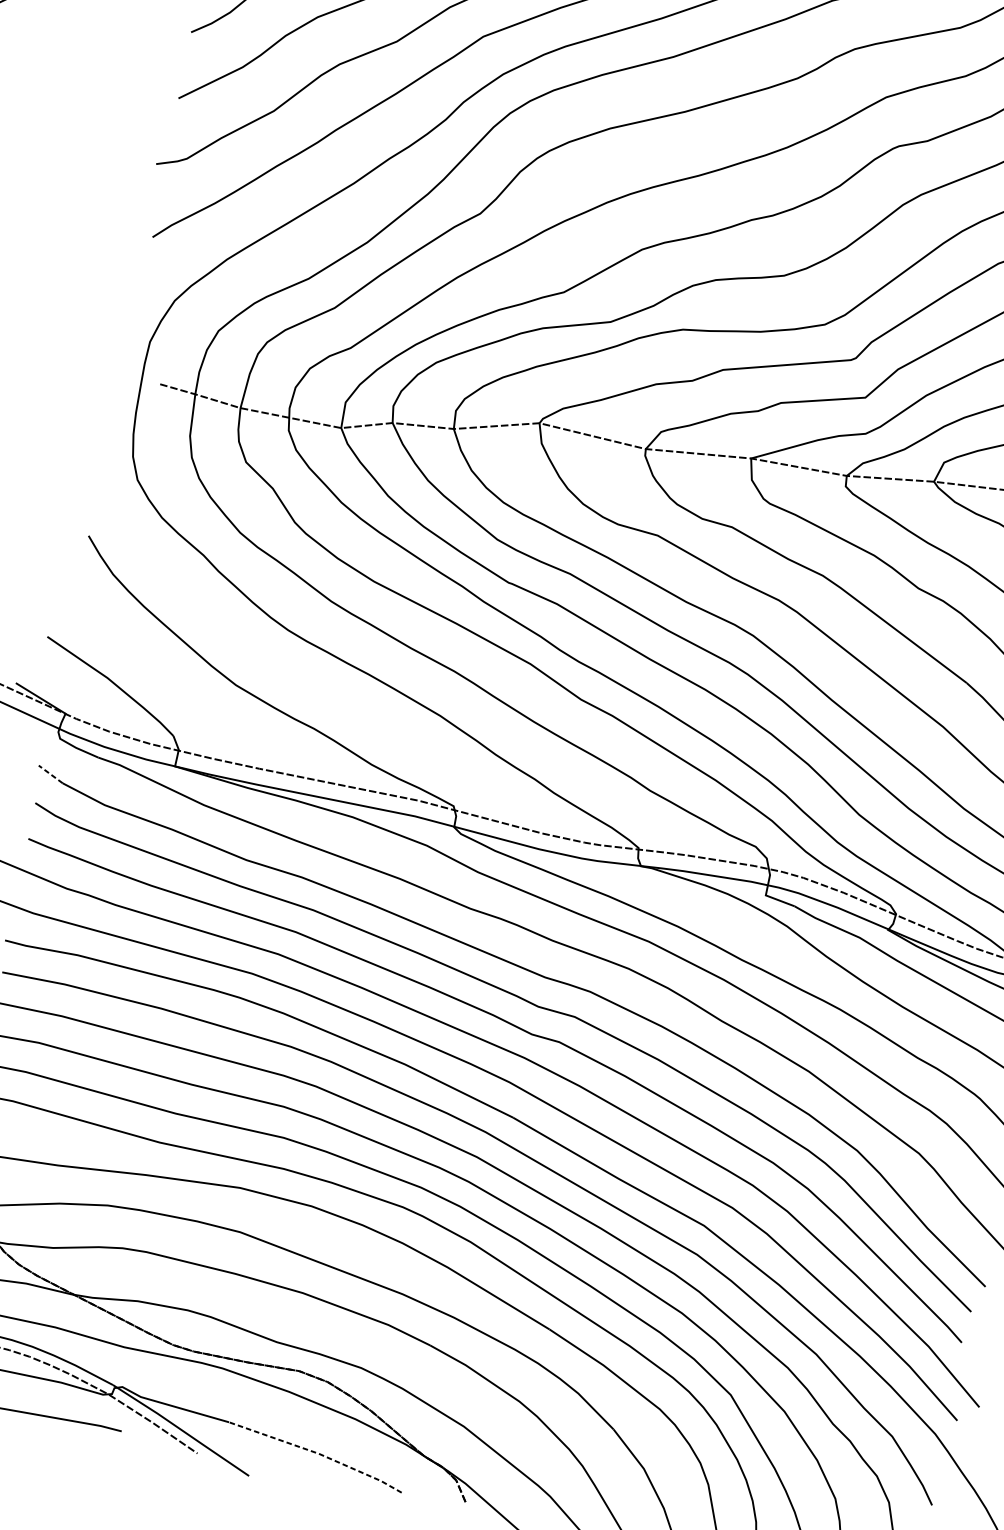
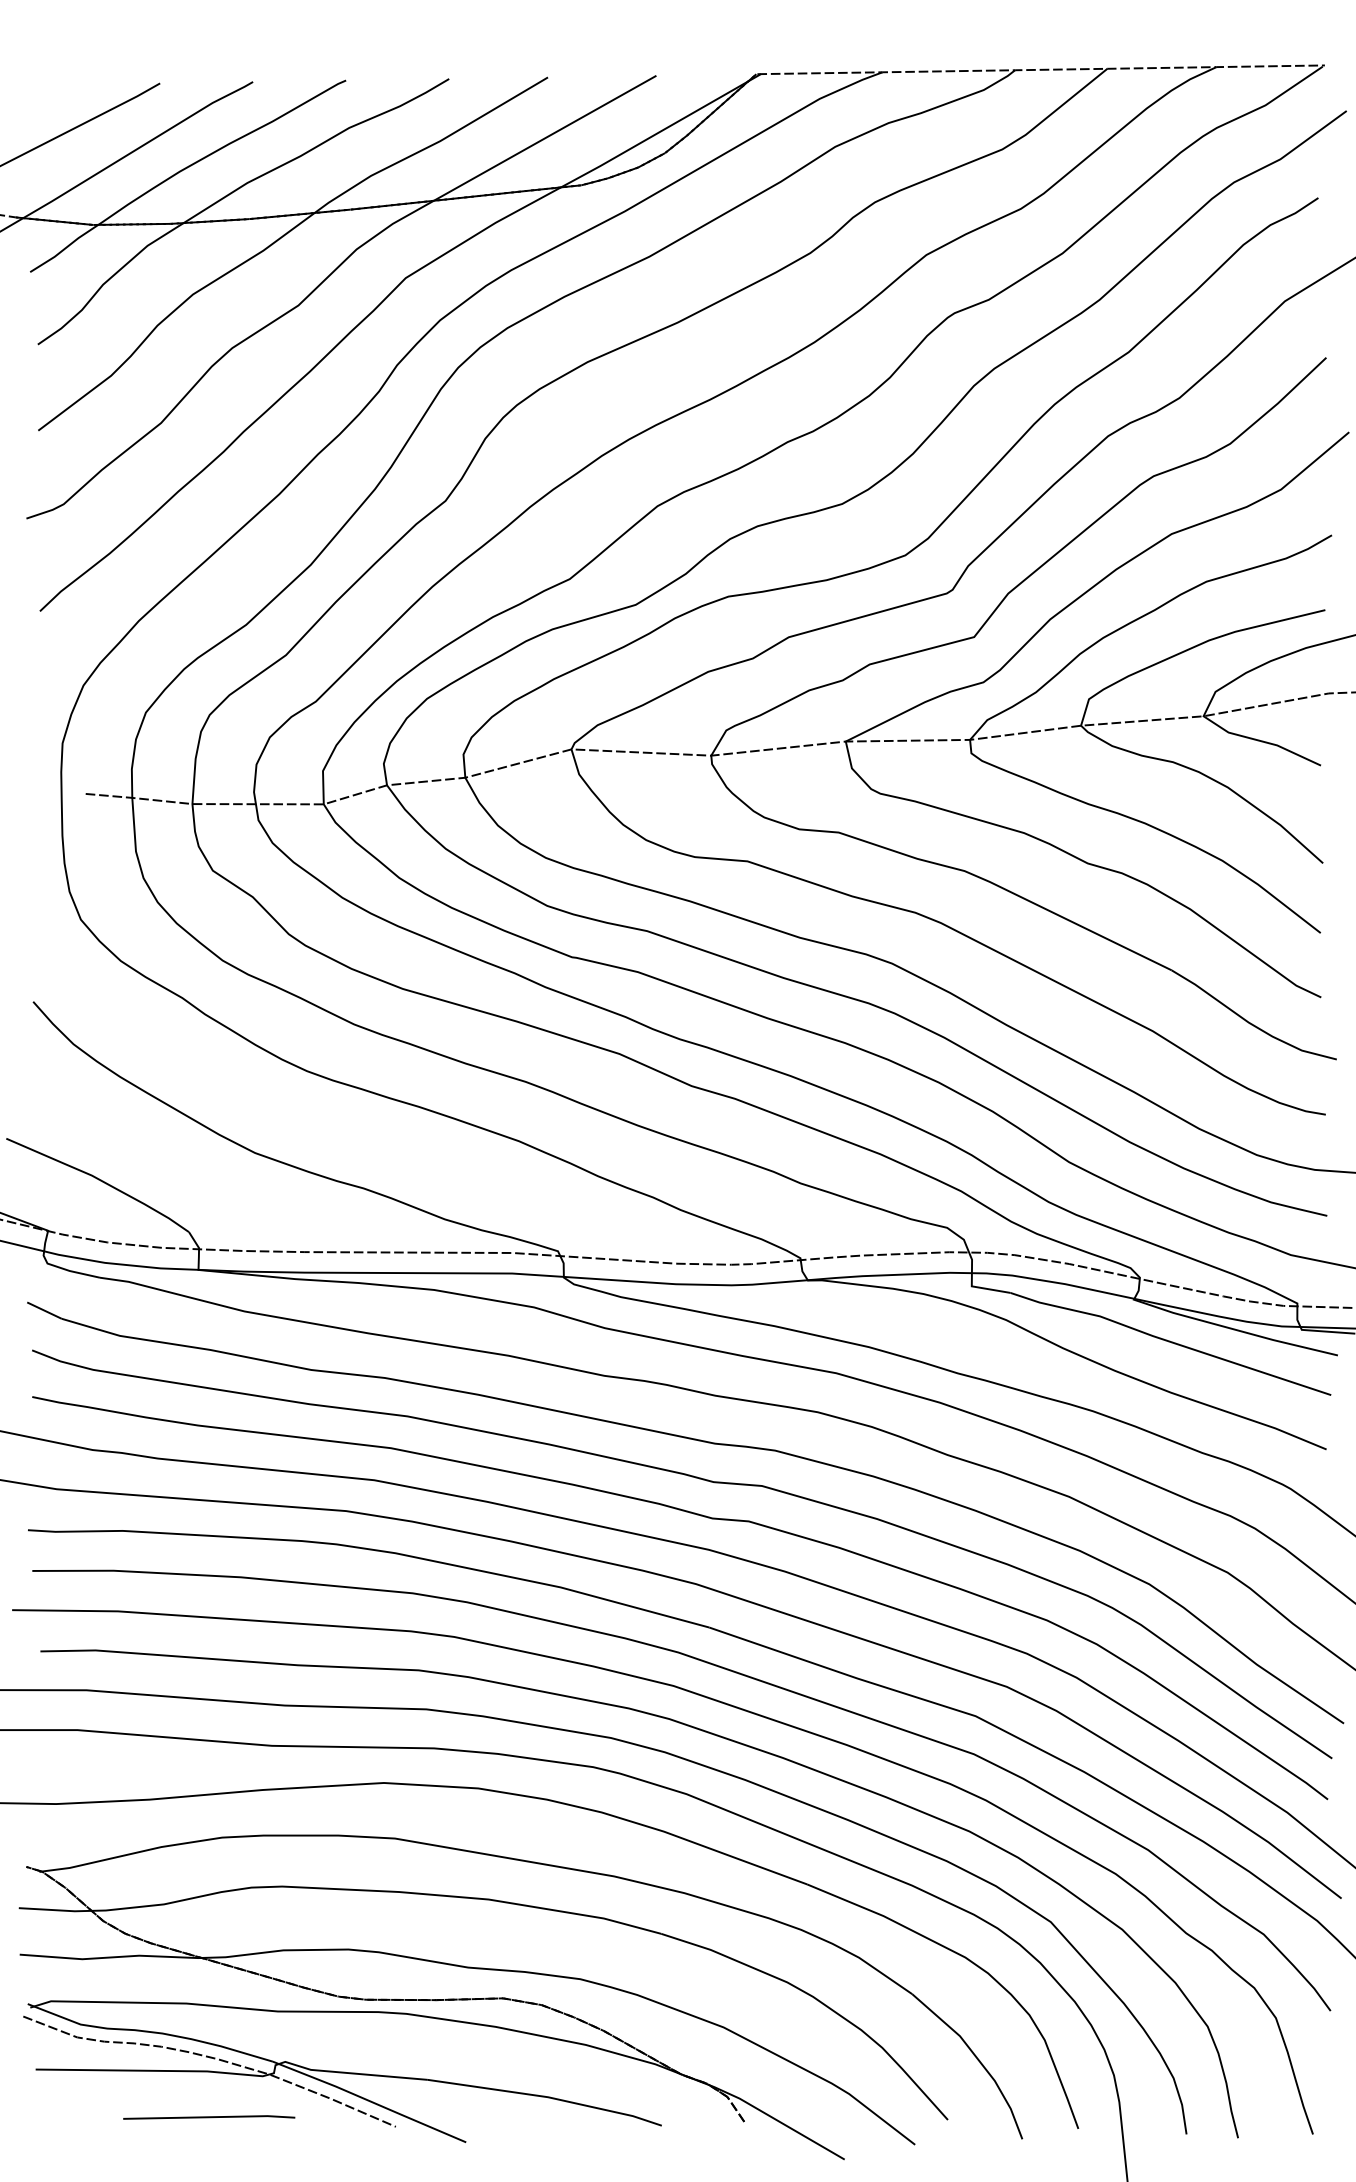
line: (50, 774) -> (44, 1310), dashed -> solid
line: (318, 1453) -> (547, 2097), dashed -> solid

